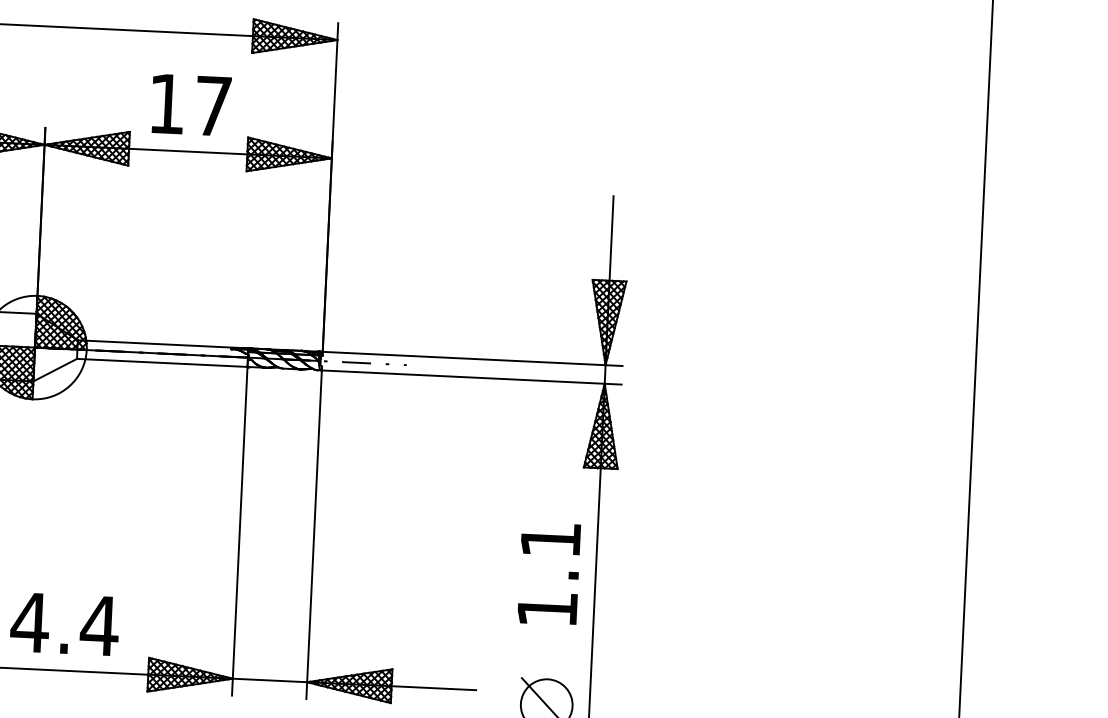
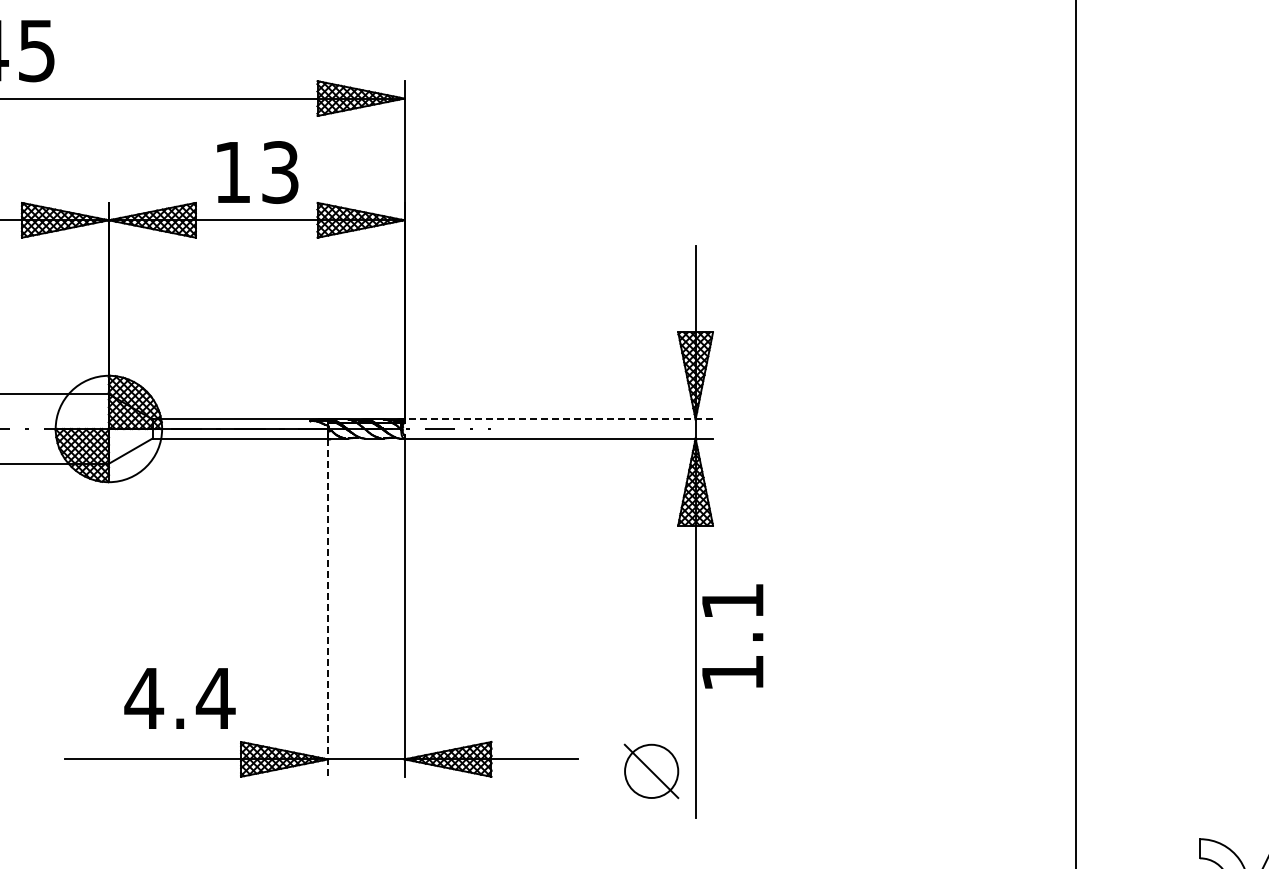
text: (213, 106) -> (280, 172), 17 -> 13
line: (472, 358) -> (558, 419), solid -> dashed
line: (240, 532) -> (328, 608), solid -> dashed
text: (548, 573) -> (732, 636), moved
text: (64, 624) -> (179, 698), moved

